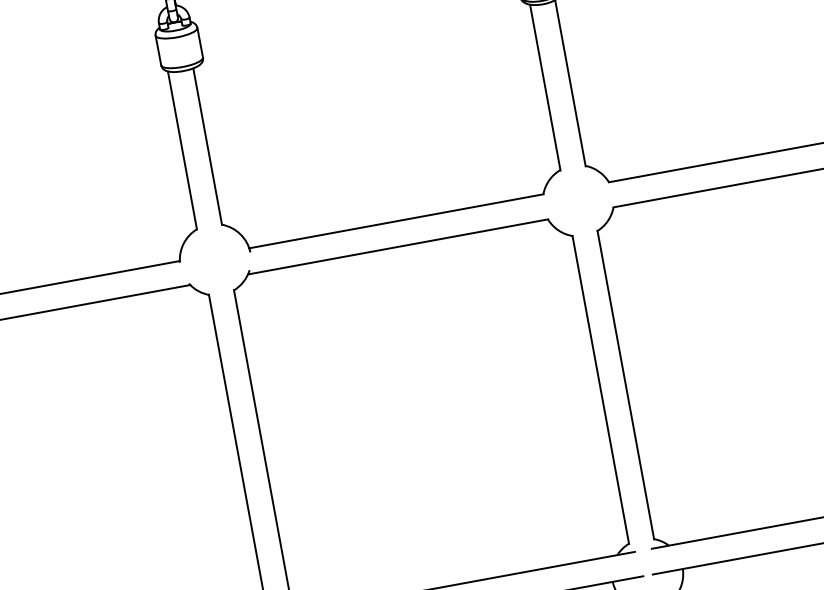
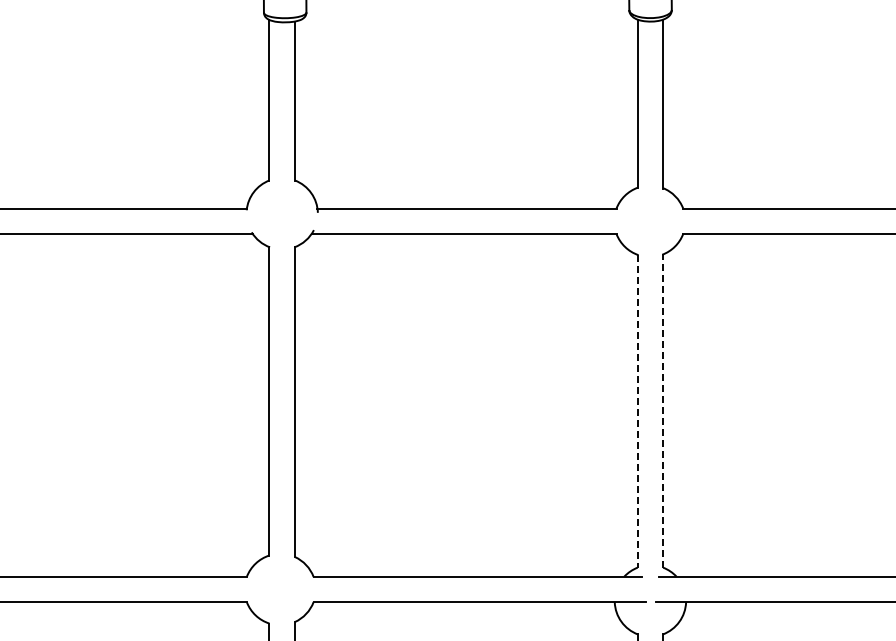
line: (626, 385) -> (663, 411), solid -> dashed
line: (600, 390) -> (637, 411), solid -> dashed

